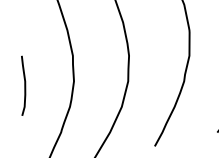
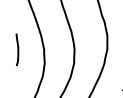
curve: (23, 85) -> (17, 49), moved

